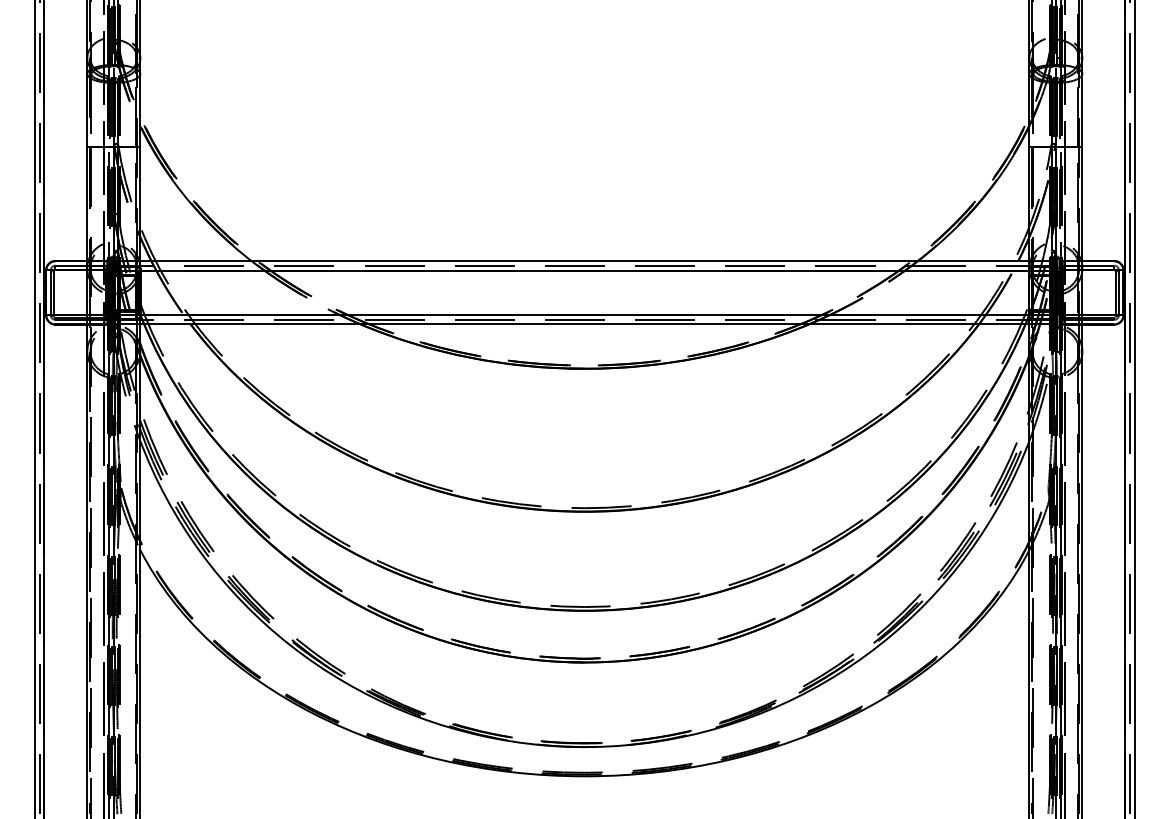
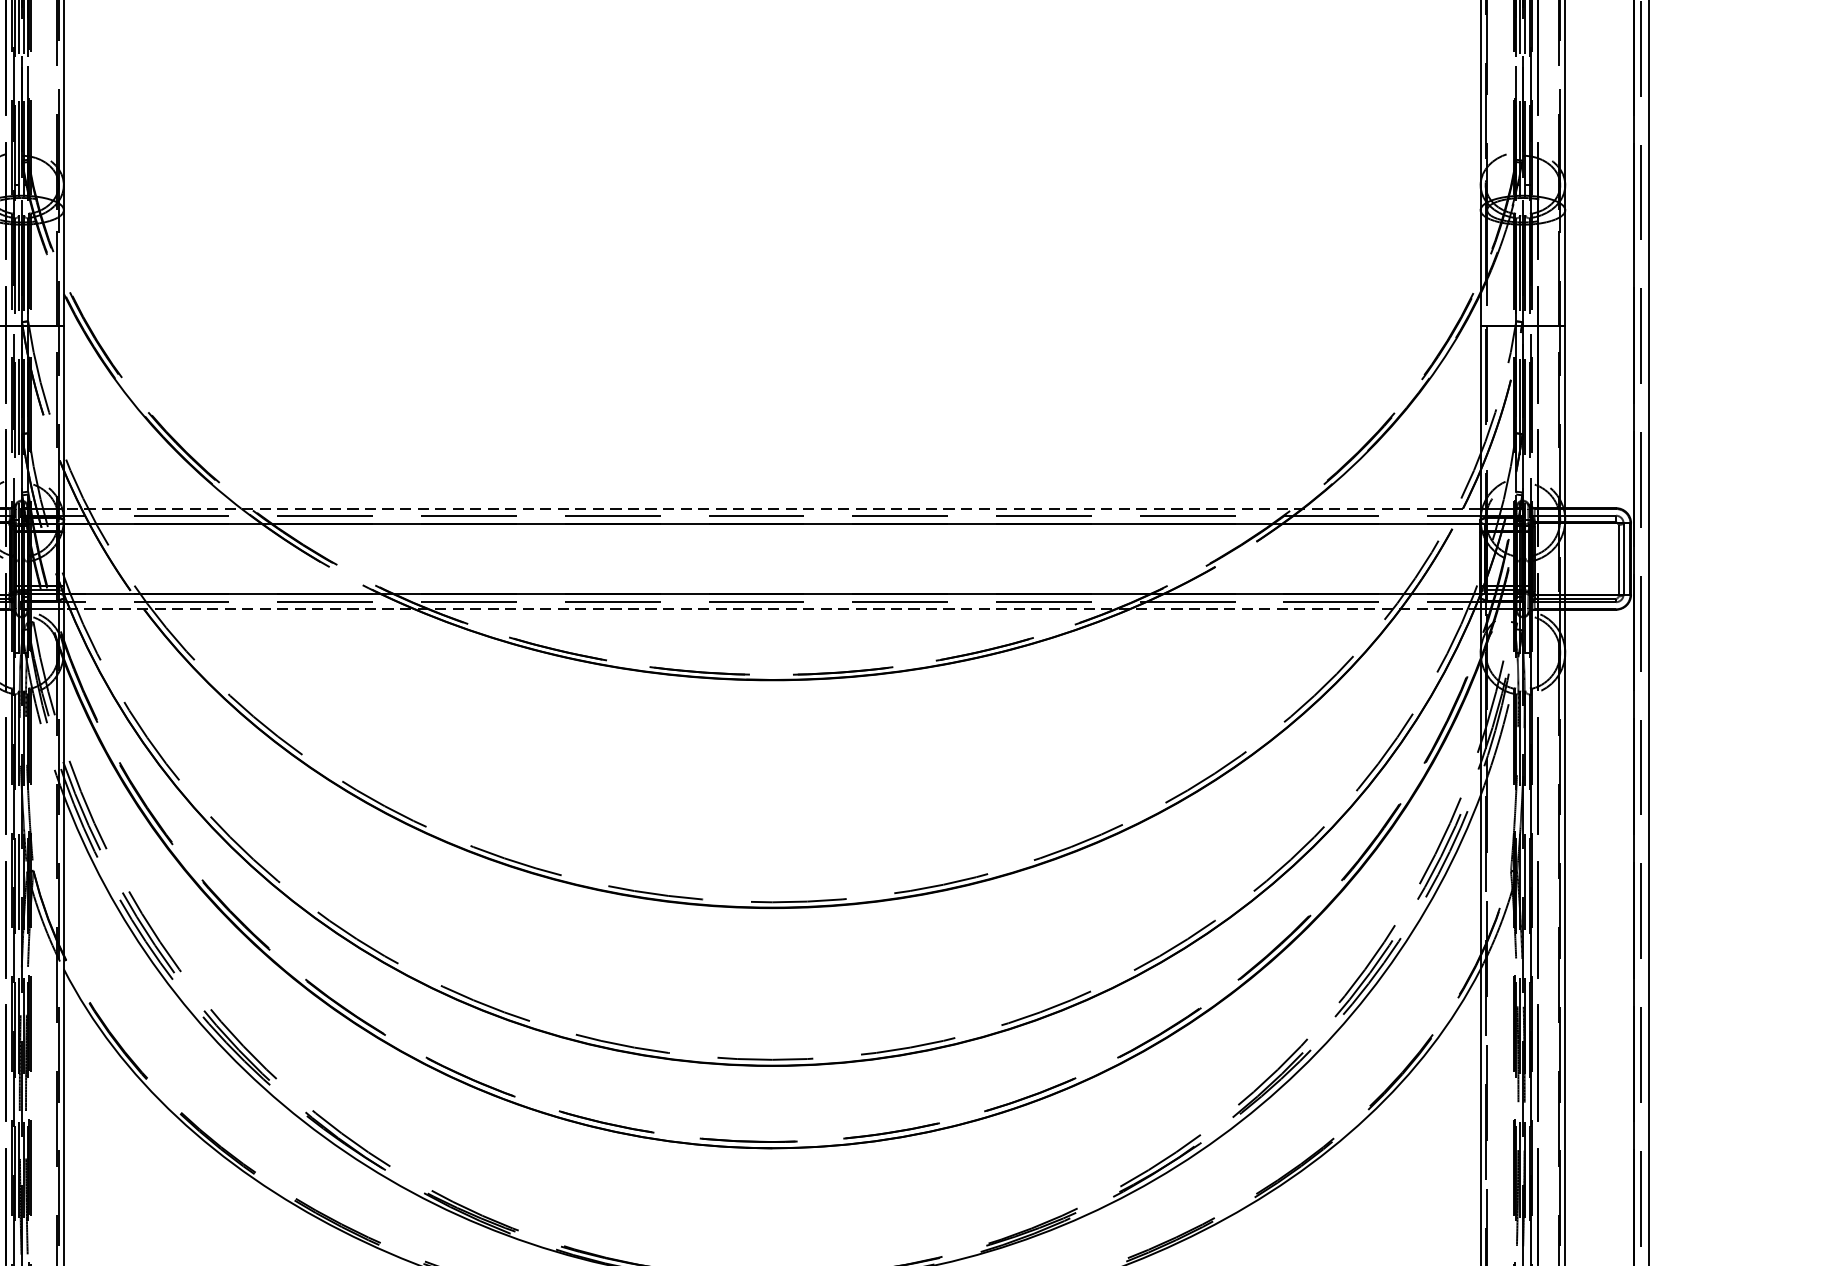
line: (584, 261) -> (771, 509), solid -> dashed
line: (584, 324) -> (771, 609), solid -> dashed

